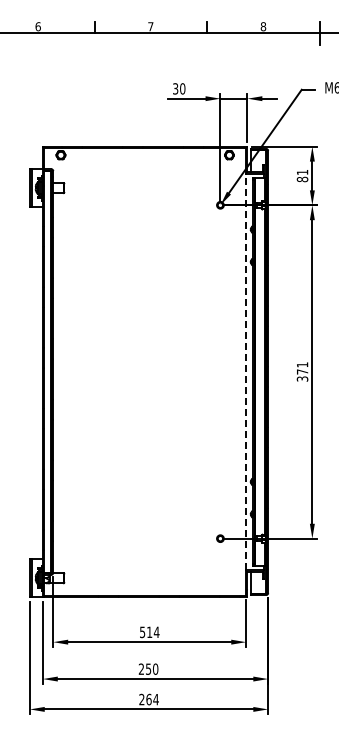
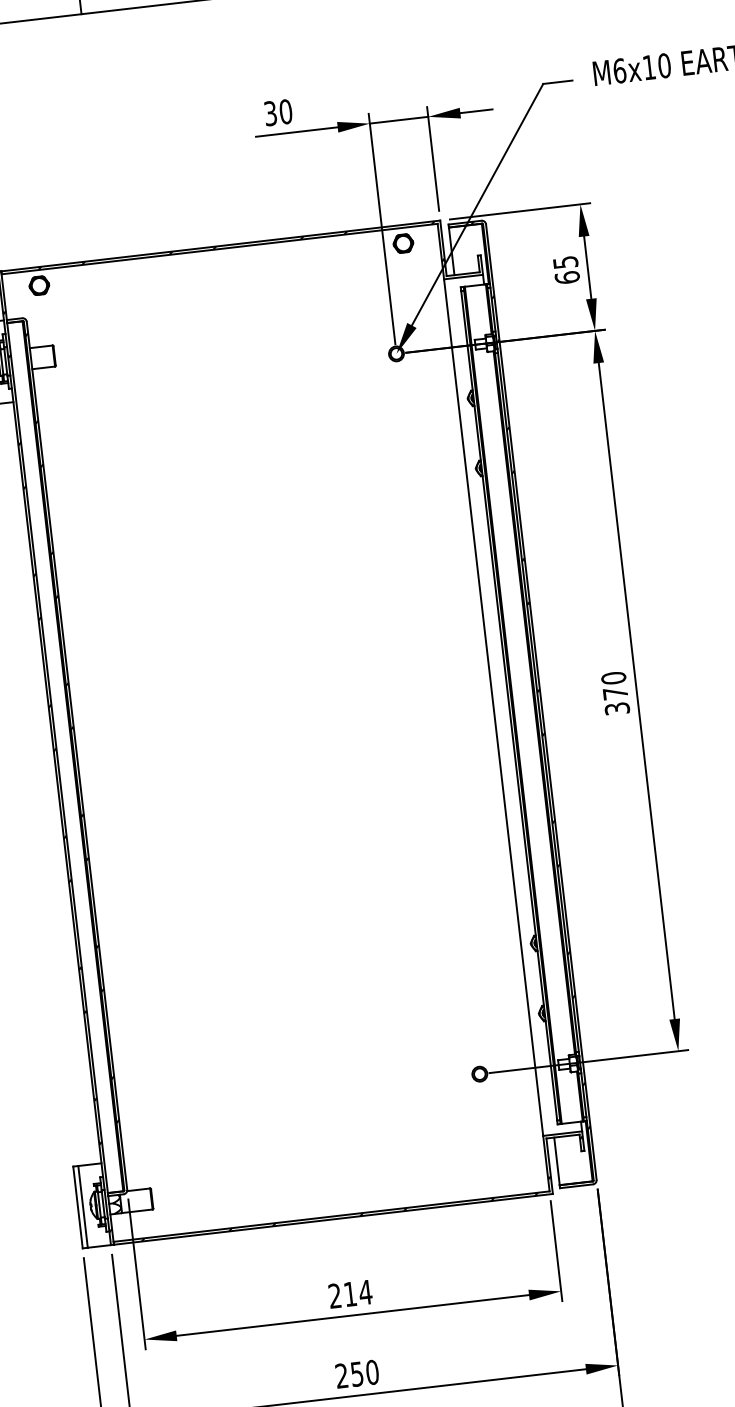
text: (302, 176) -> (566, 271), 81 -> 65
text: (302, 364) -> (613, 677), 371 -> 370
line: (246, 371) -> (494, 706), dashed -> solid
text: (142, 632) -> (334, 1296), 514 -> 214

